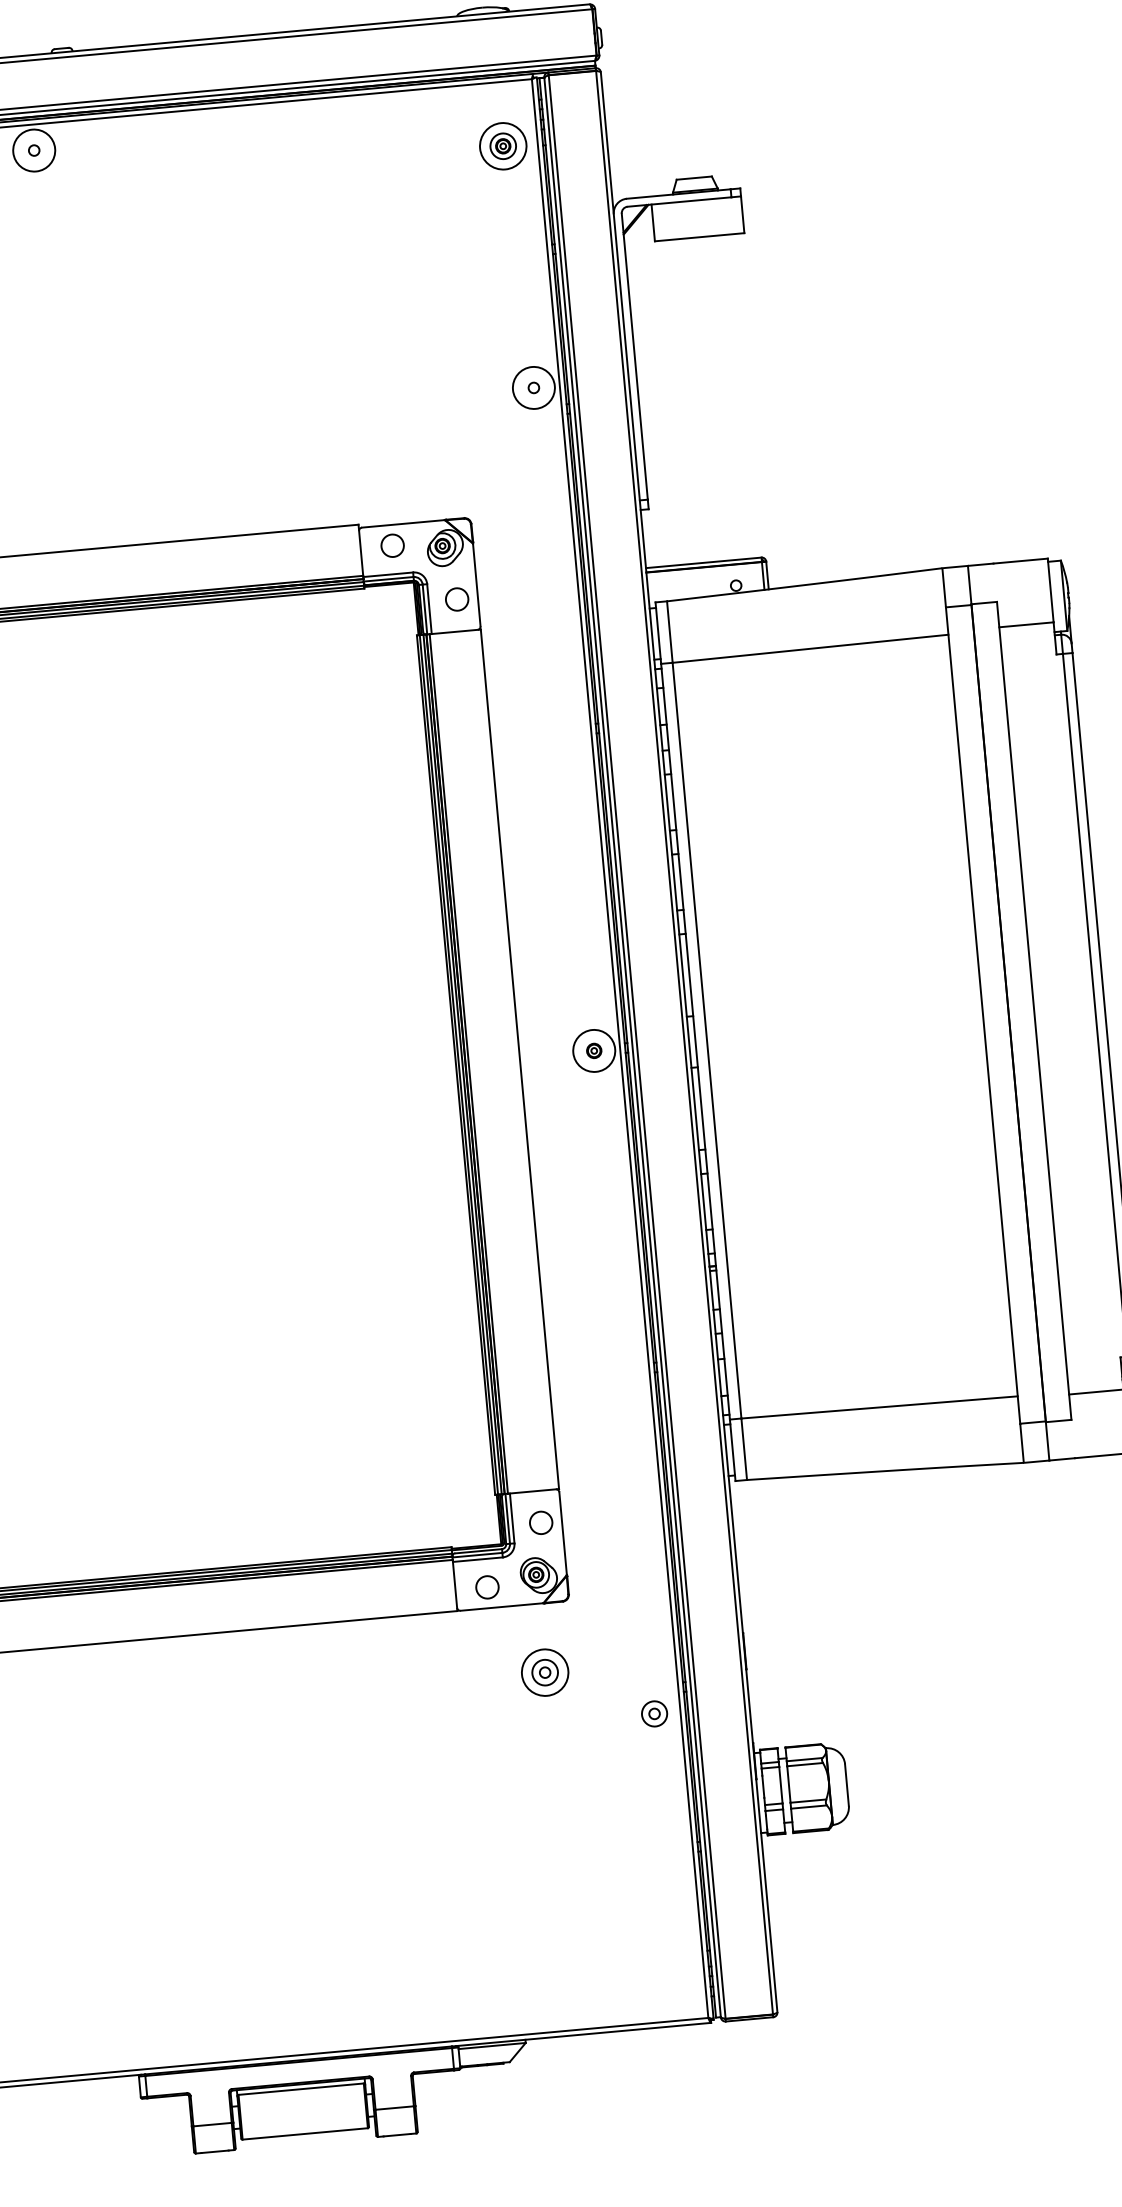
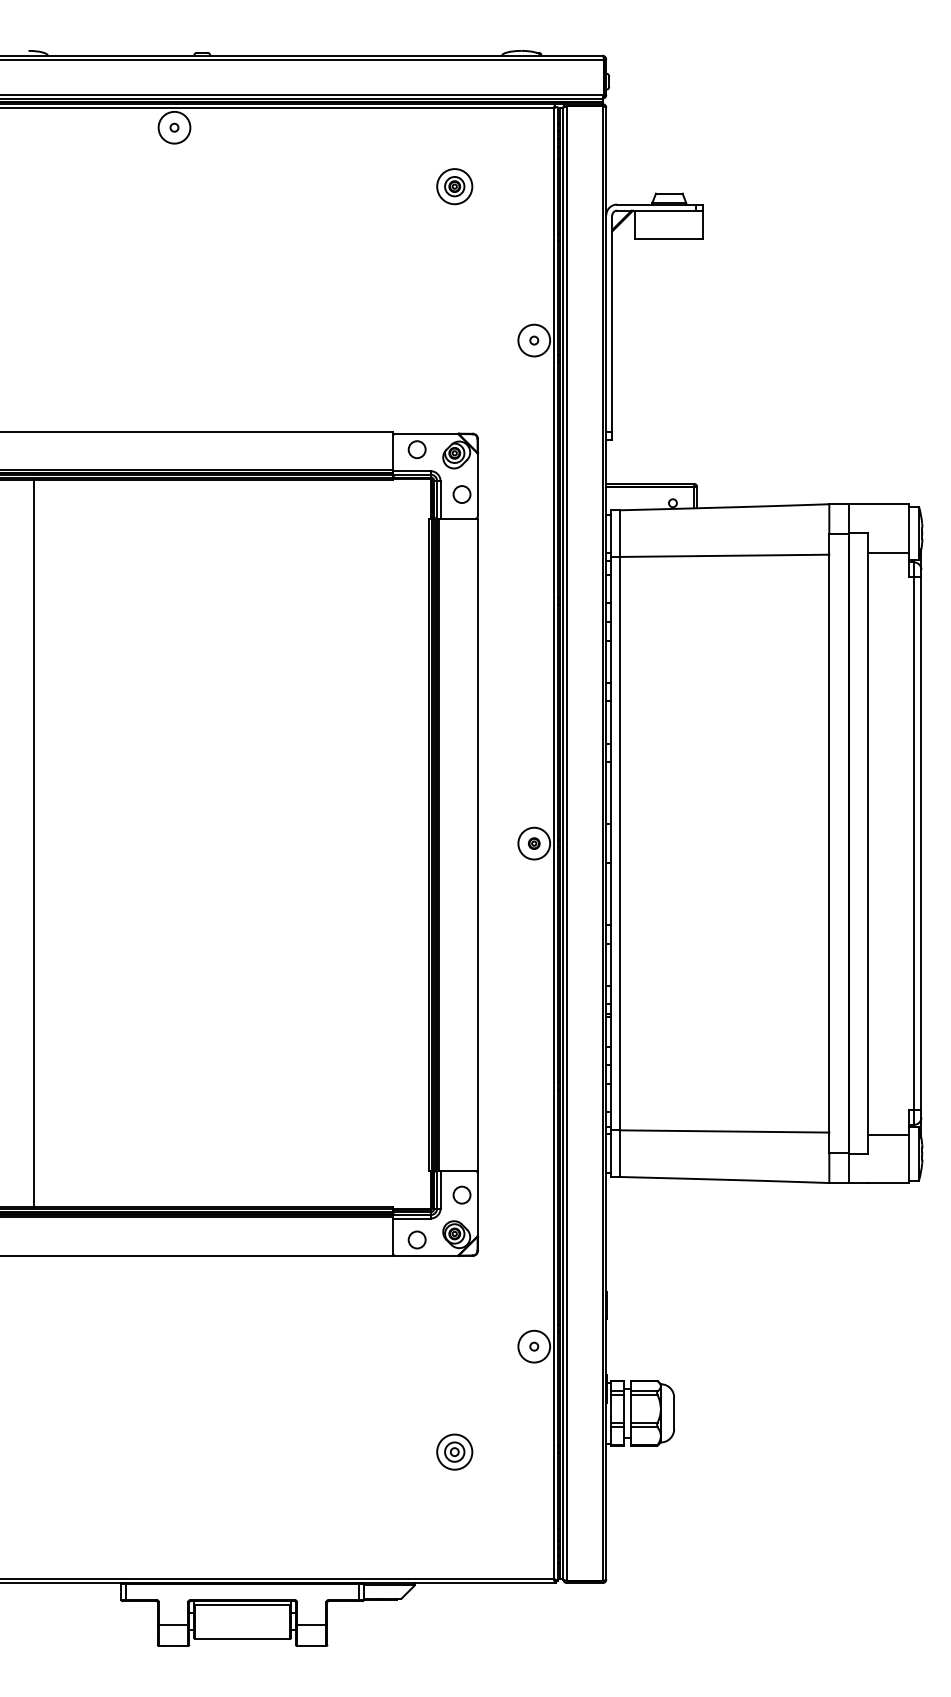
part: (502, 146) -> (454, 186), moved
part: (544, 1671) -> (454, 1451), moved
circle: (654, 1713) -> (534, 1346), size x1.67

